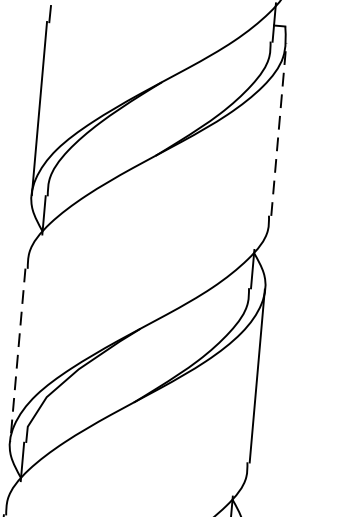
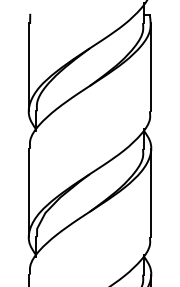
line: (279, 128) -> (151, 66), dashed -> solid
line: (16, 356) -> (28, 193), dashed -> solid

